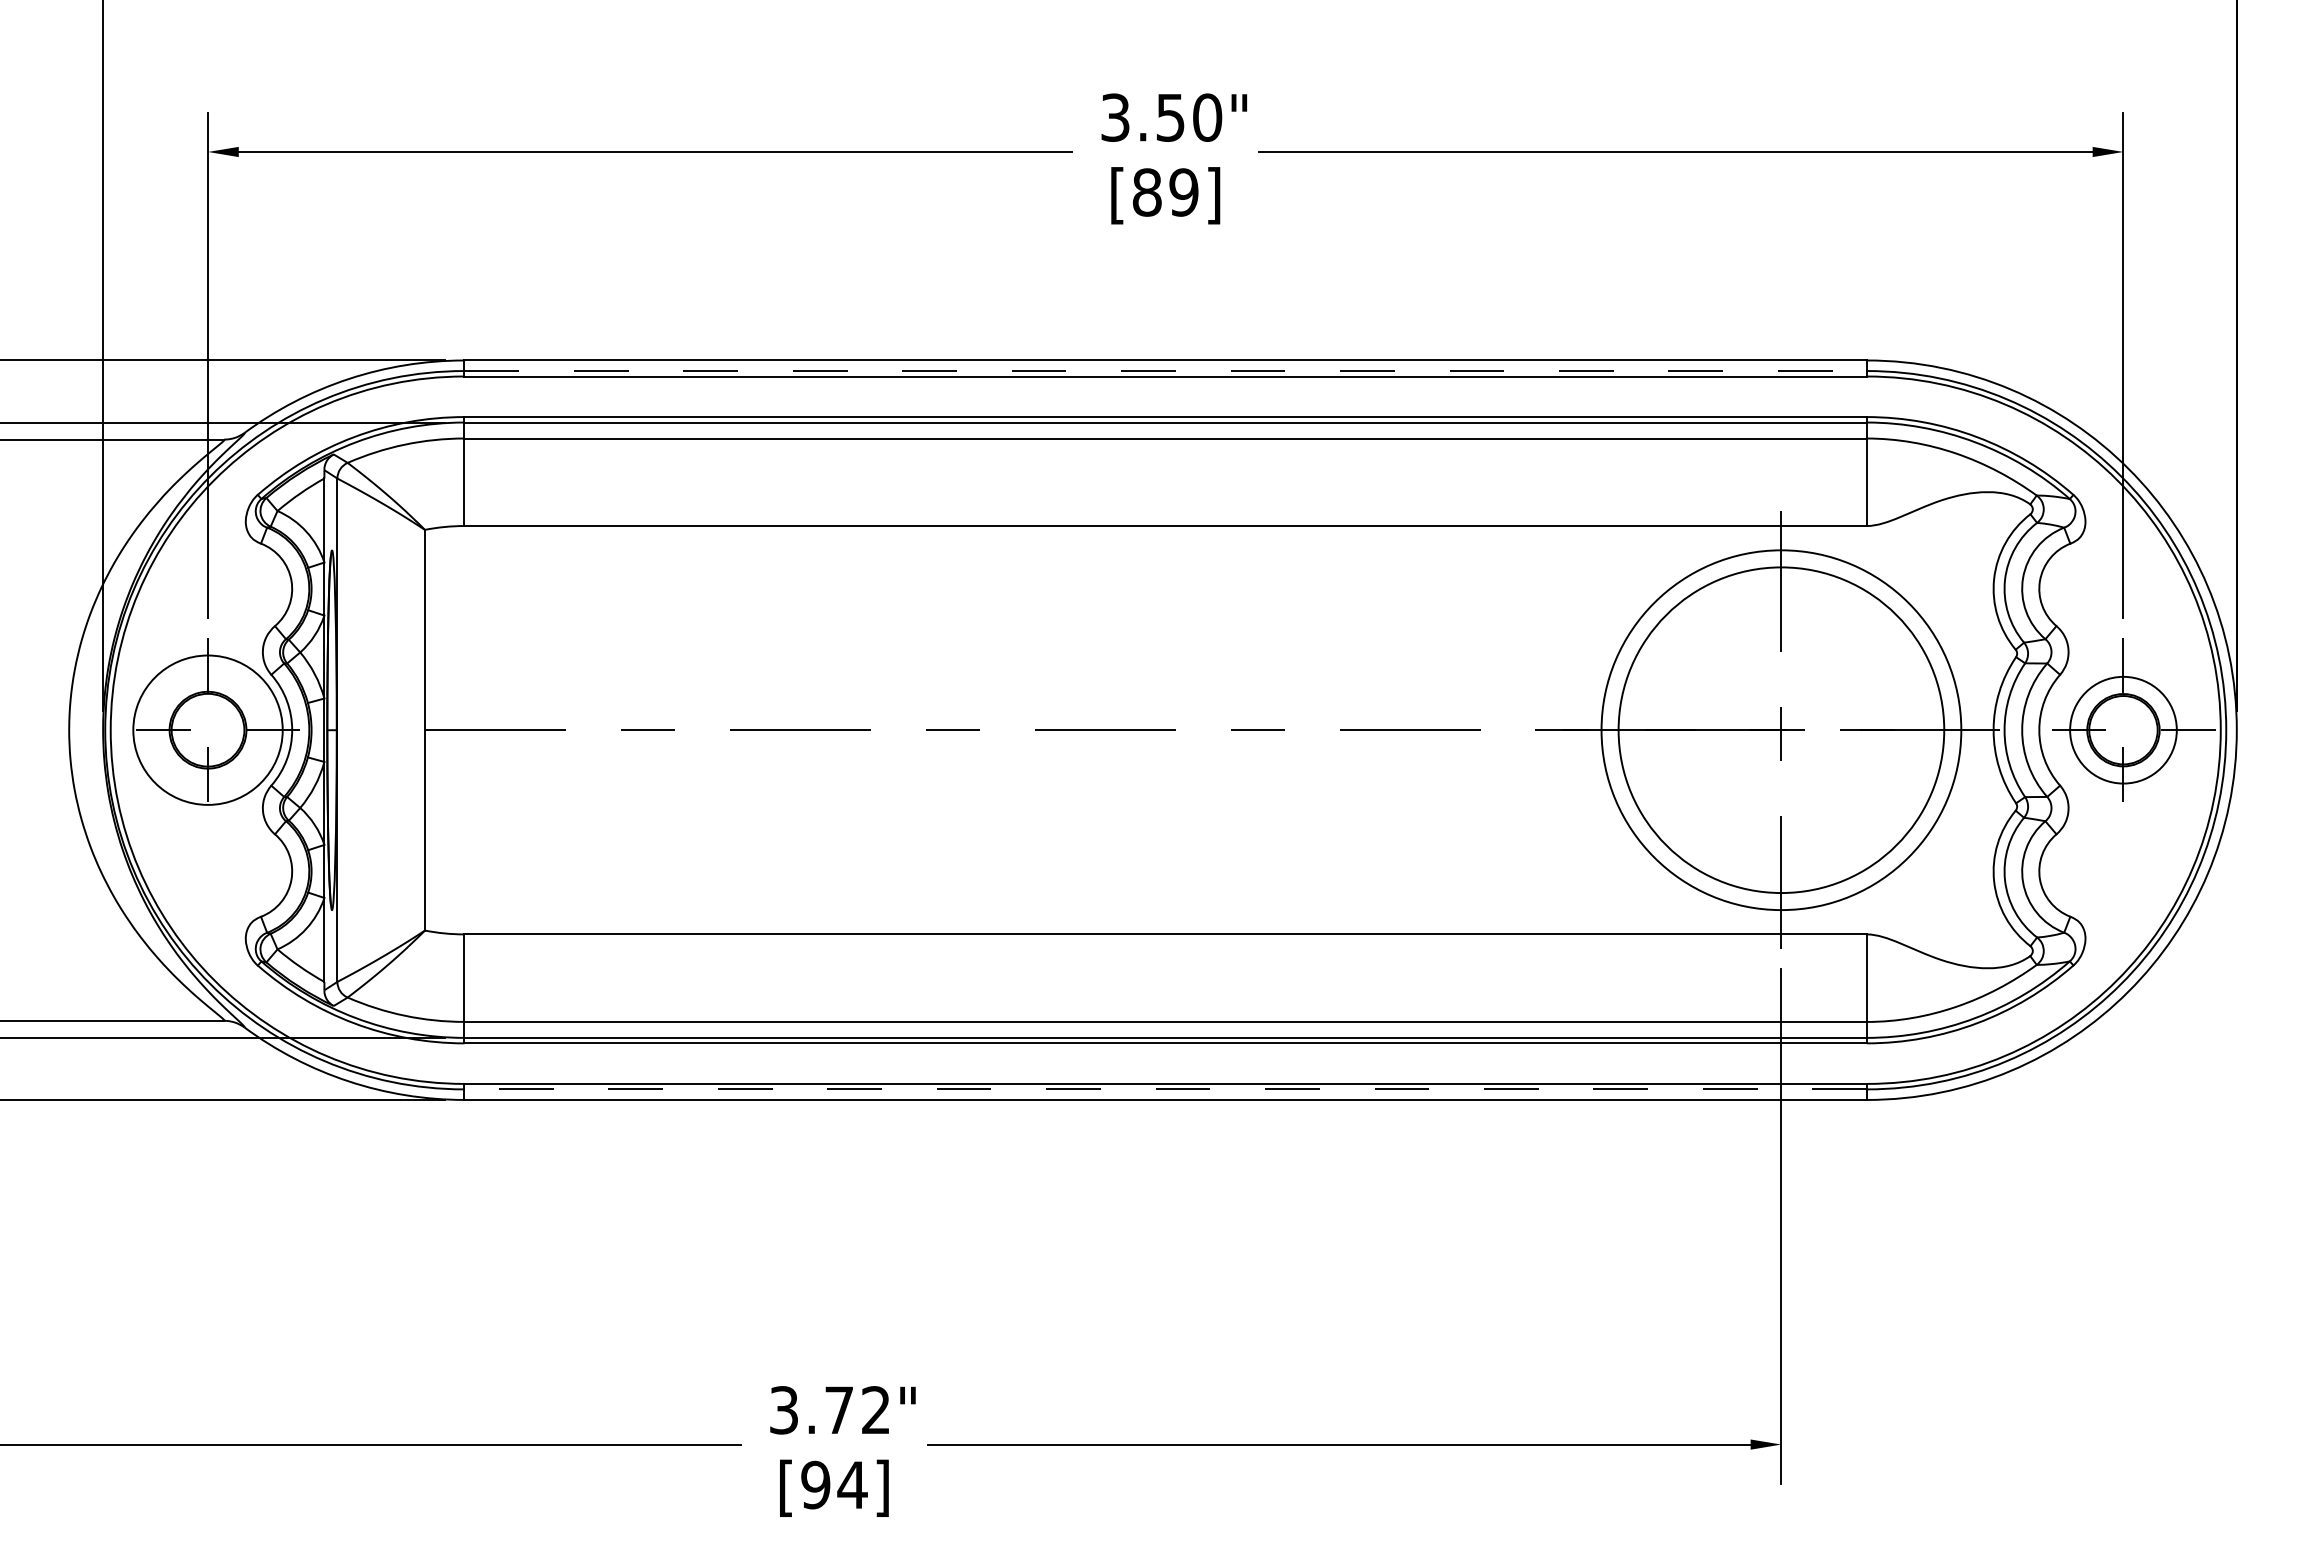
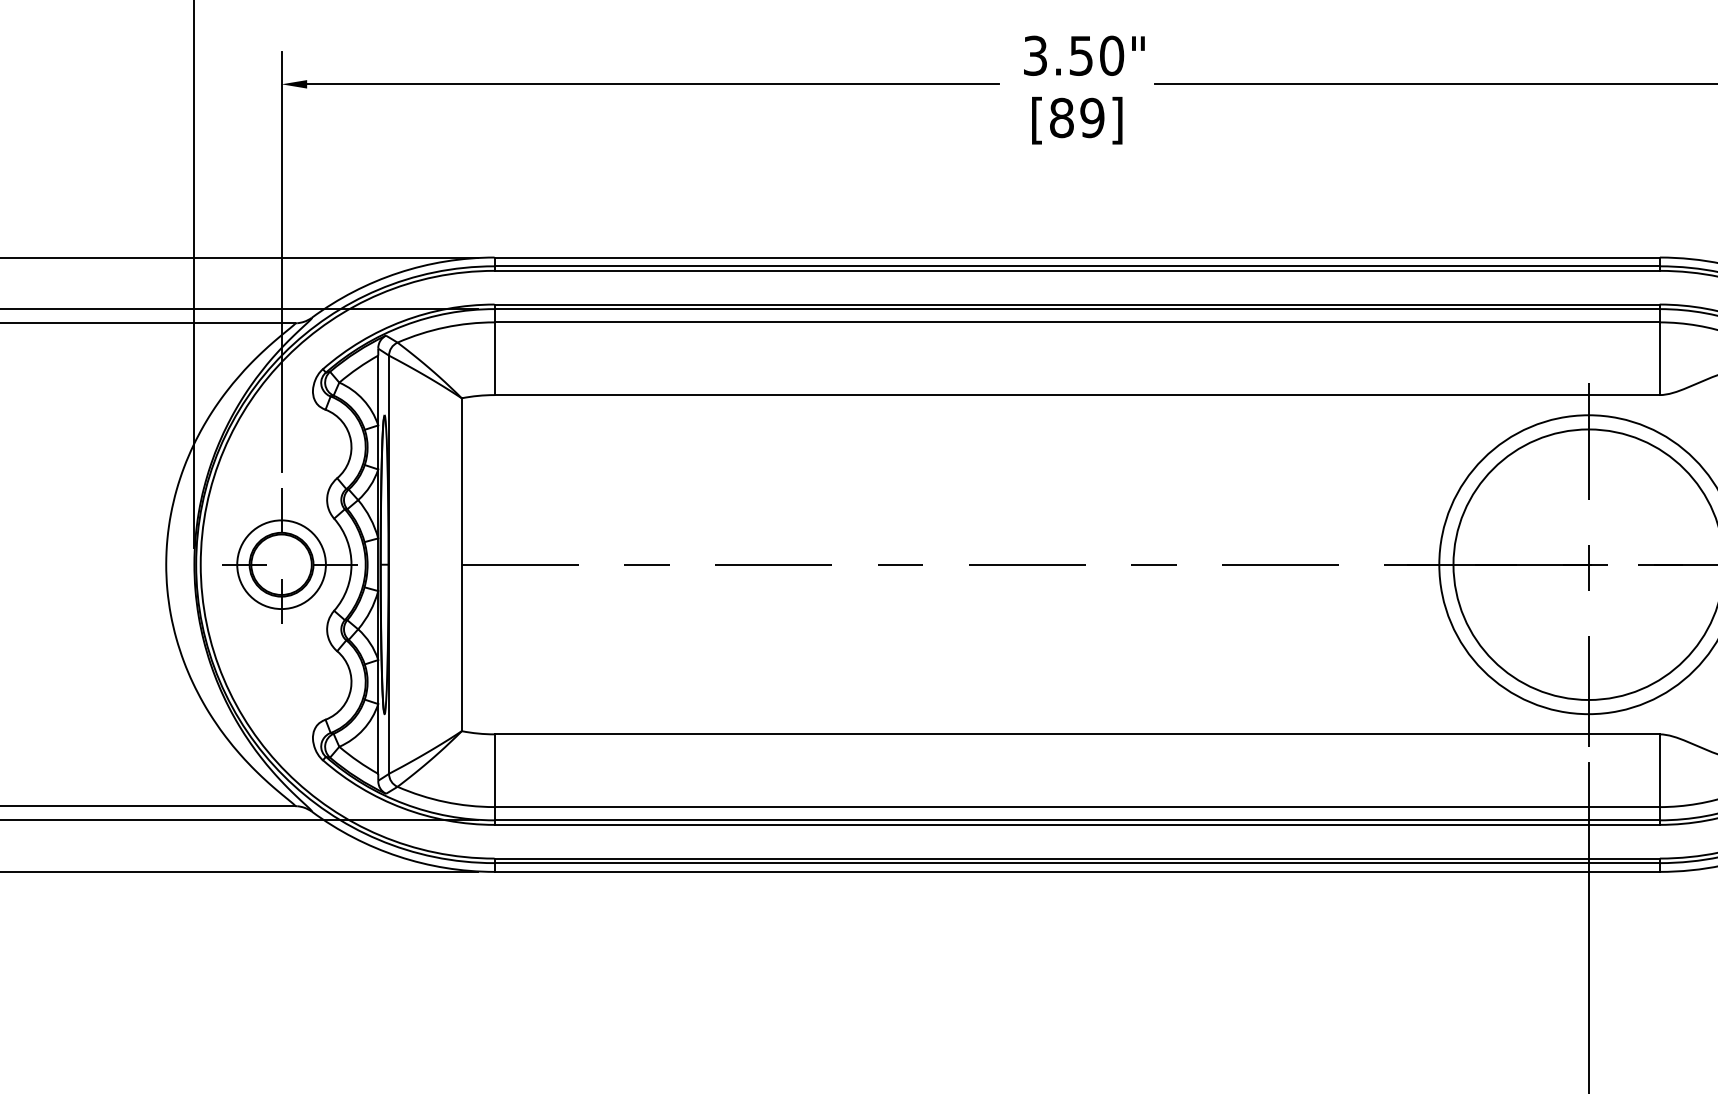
line: (1166, 371) -> (1077, 266), dashed -> solid
circle: (207, 729) -> (281, 564), size x0.71
line: (1165, 1089) -> (1077, 863), dashed -> solid

